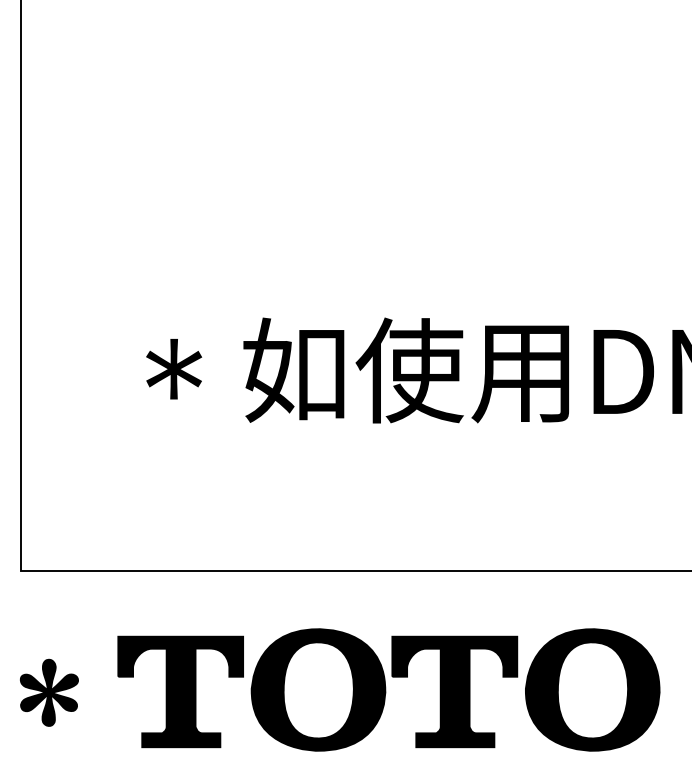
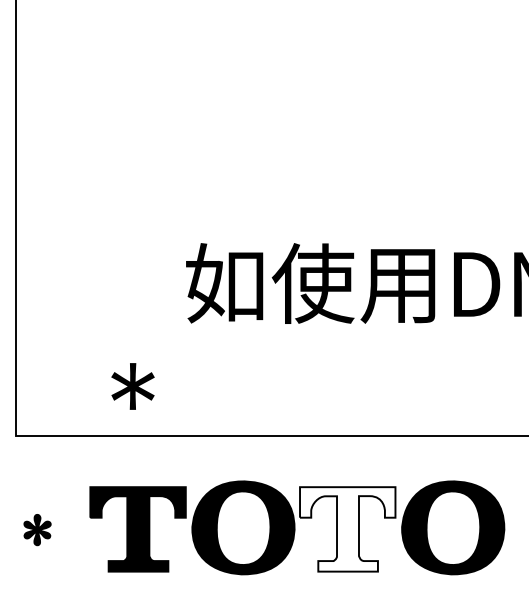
part: (173, 369) -> (132, 386), moved
part: (49, 692) -> (37, 529), size x0.6
fill: (454, 692) -> (347, 529), removed

